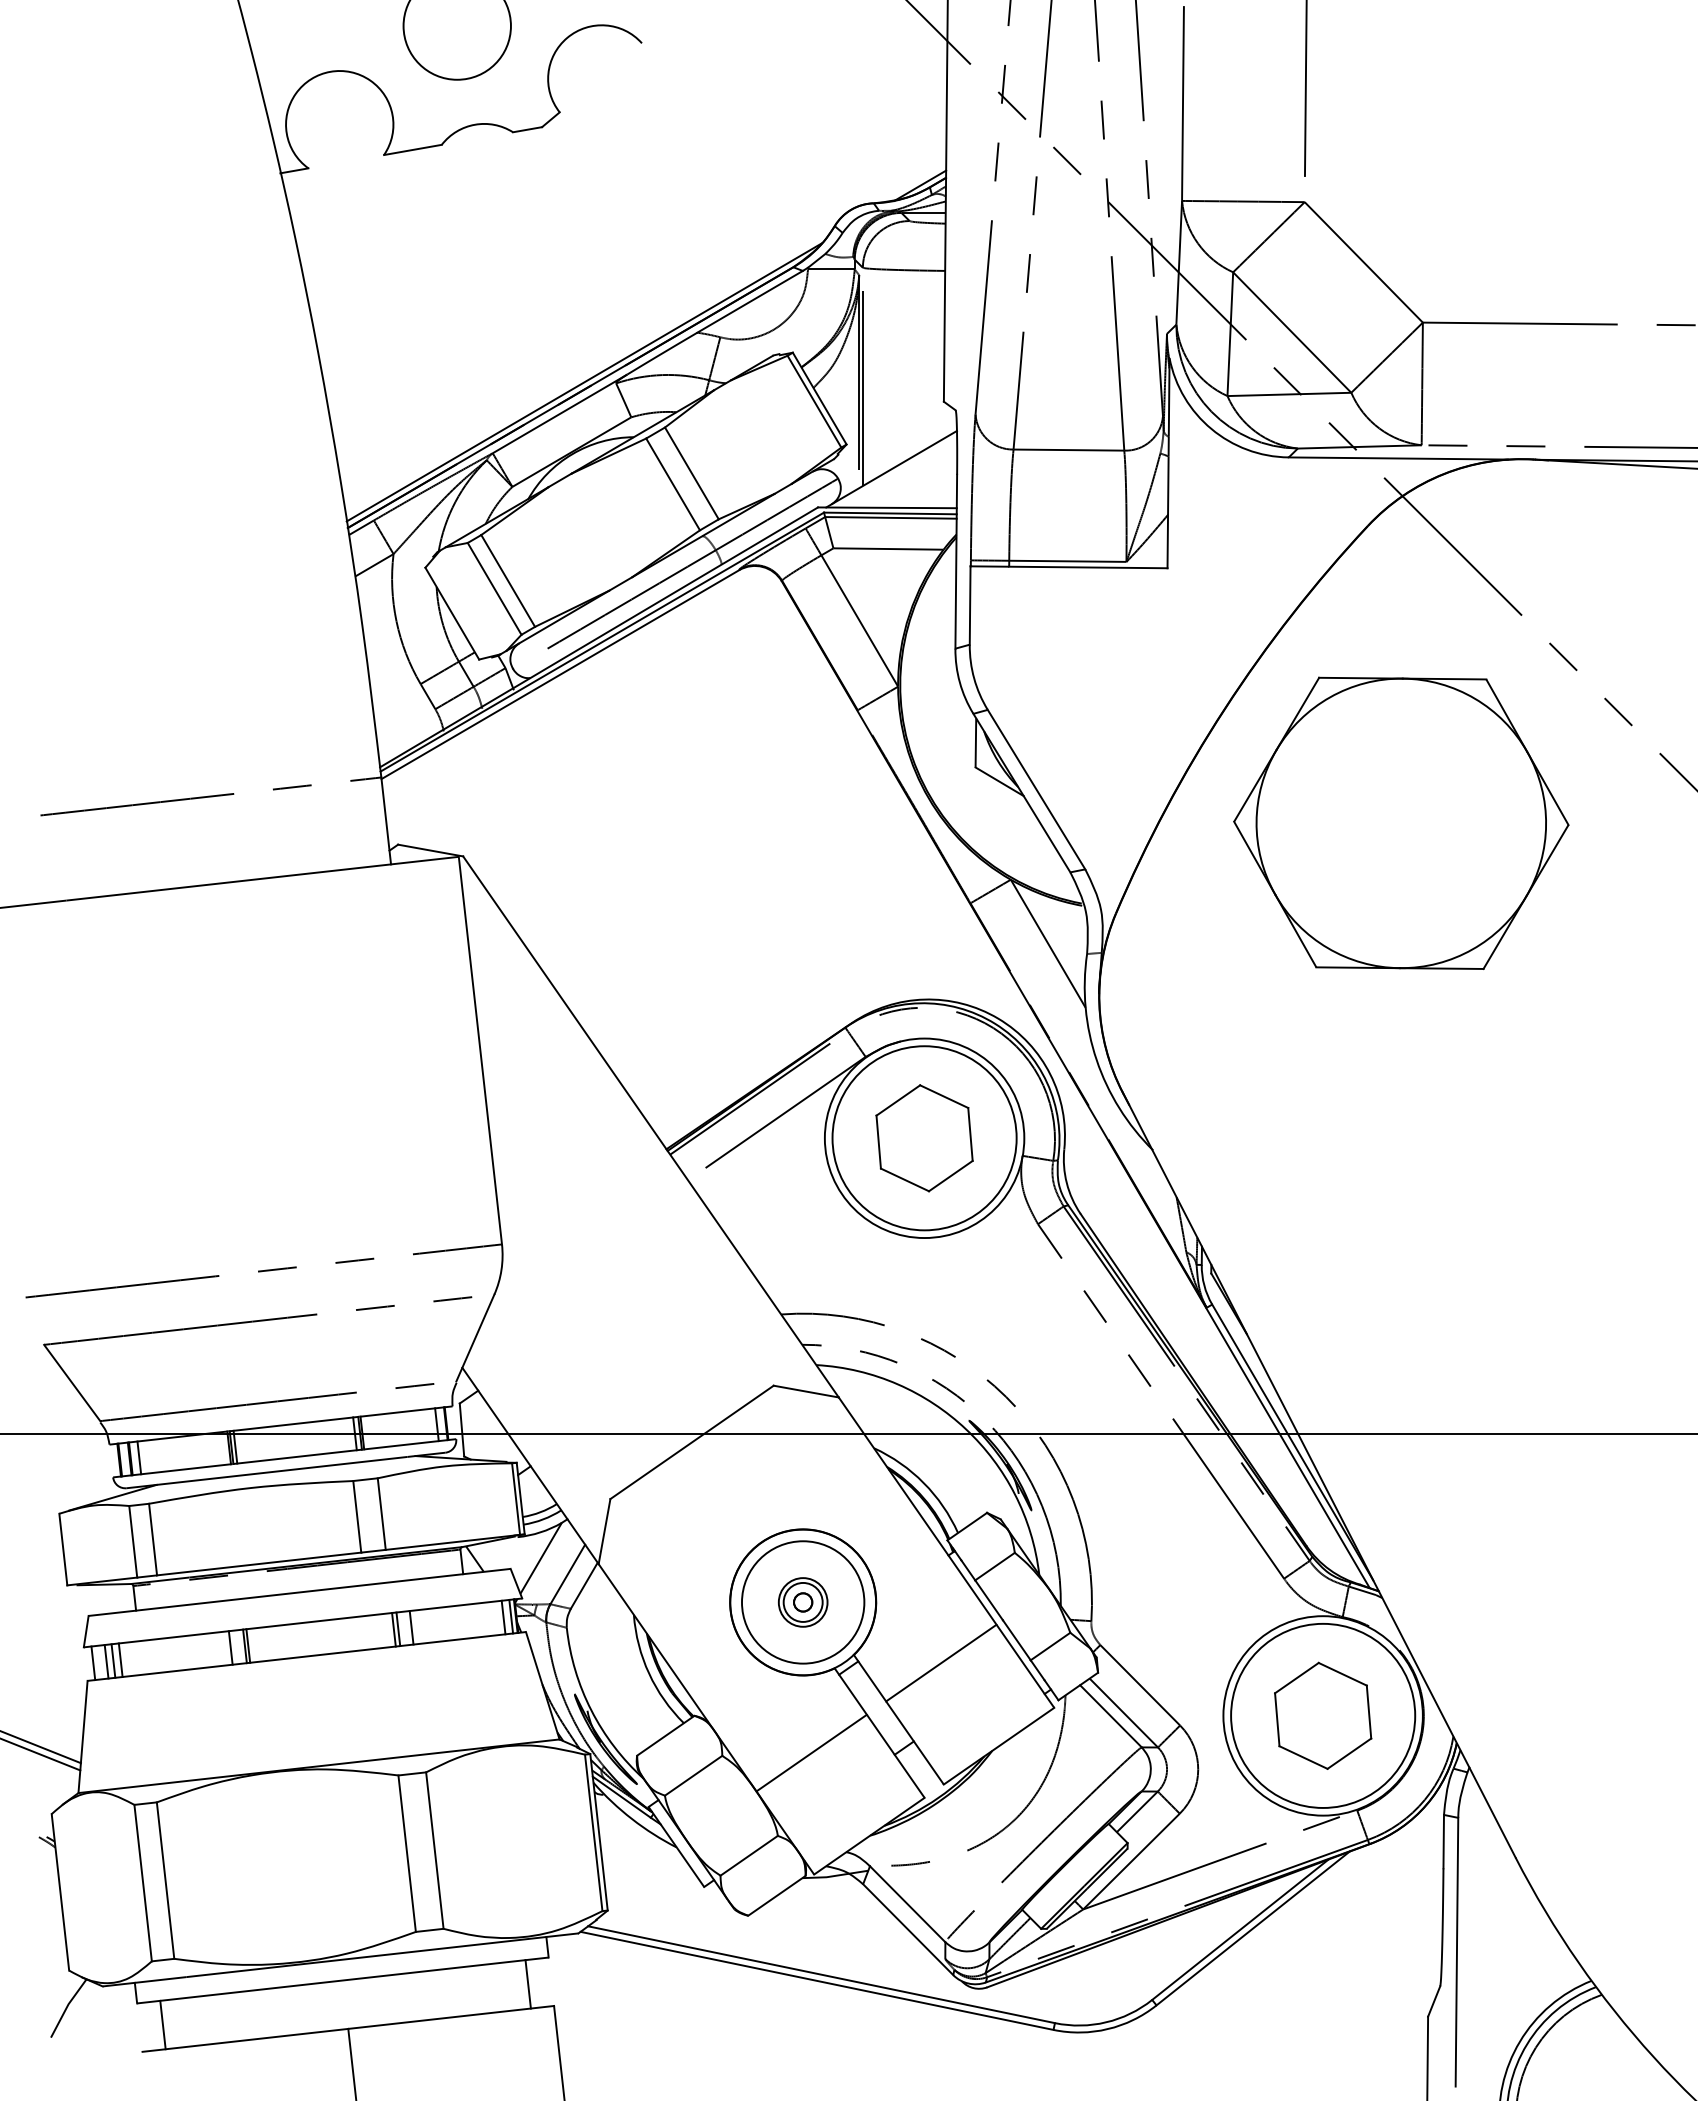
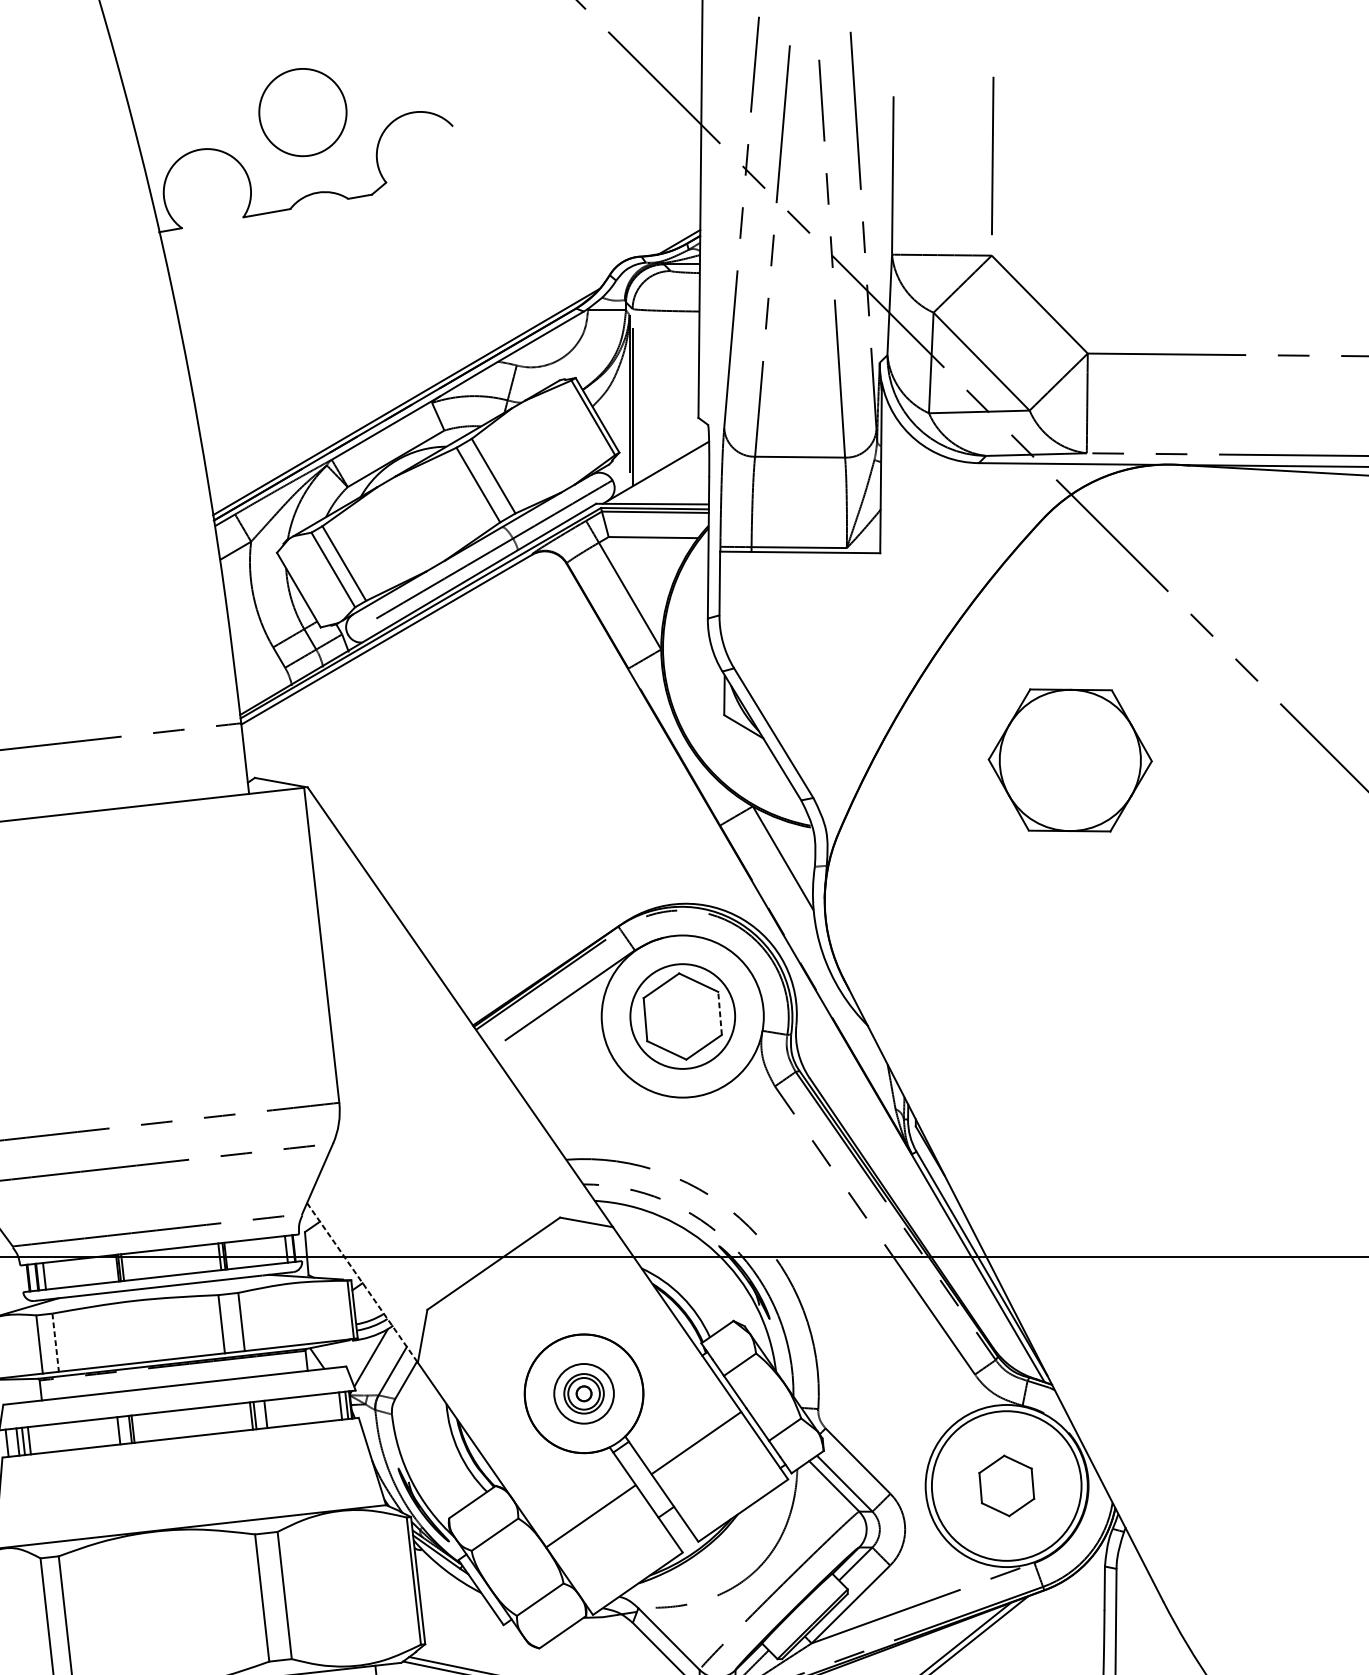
part: (1401, 822) -> (1070, 759), size x0.6
line: (970, 1134) -> (720, 1013), solid -> dashed
circle: (924, 1138) -> (682, 1016), size x0.7
line: (530, 1465) -> (362, 1282), solid -> dashed
line: (153, 1540) -> (56, 1343), solid -> dashed
circle: (802, 1602) -> (583, 1393), size x0.6
part: (1323, 1715) -> (1007, 1485), size x0.7

